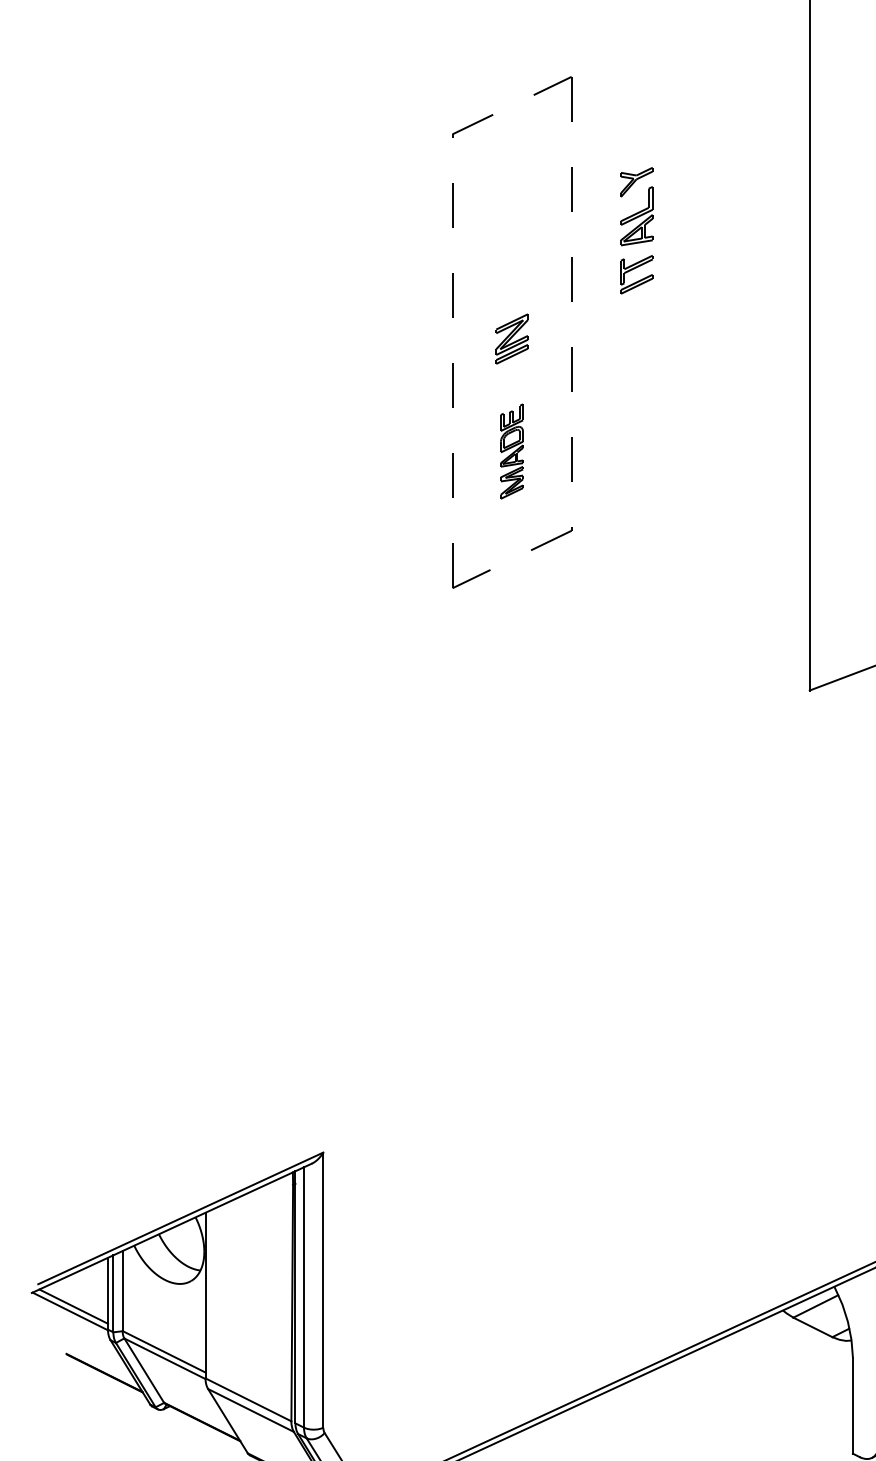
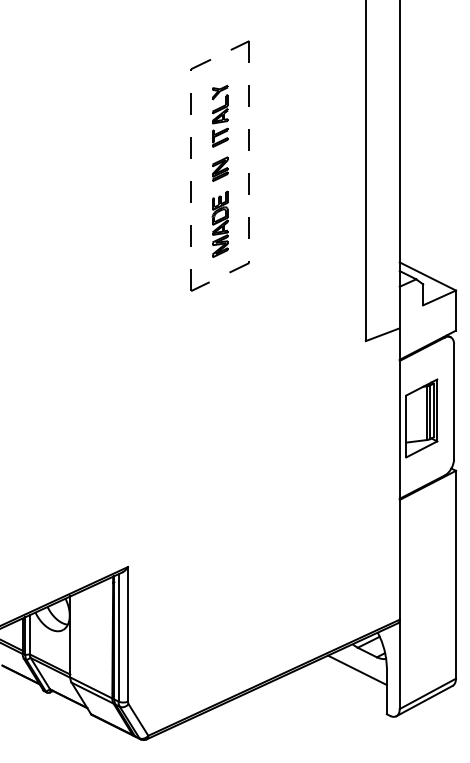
part: (637, 229) -> (220, 115), moved
part: (510, 449) -> (219, 223), size x1.43
line: (792, 1364) -> (357, 670), added

